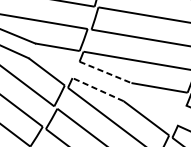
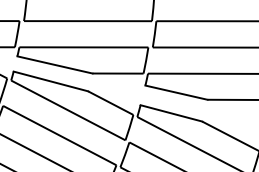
line: (105, 72) -> (176, 92), dashed -> solid
line: (98, 89) -> (171, 113), dashed -> solid

